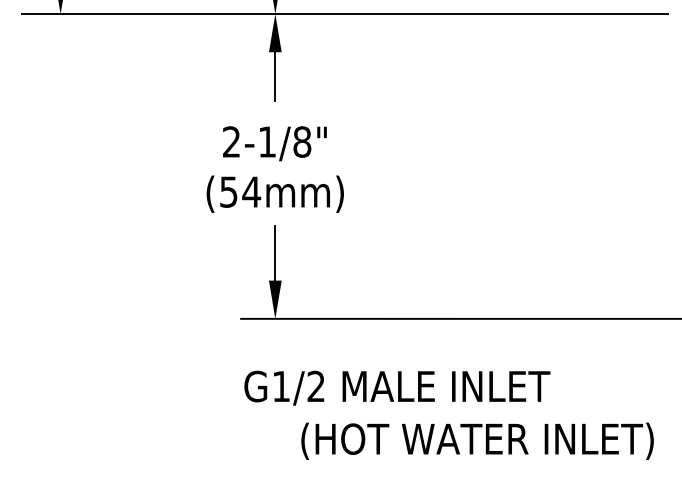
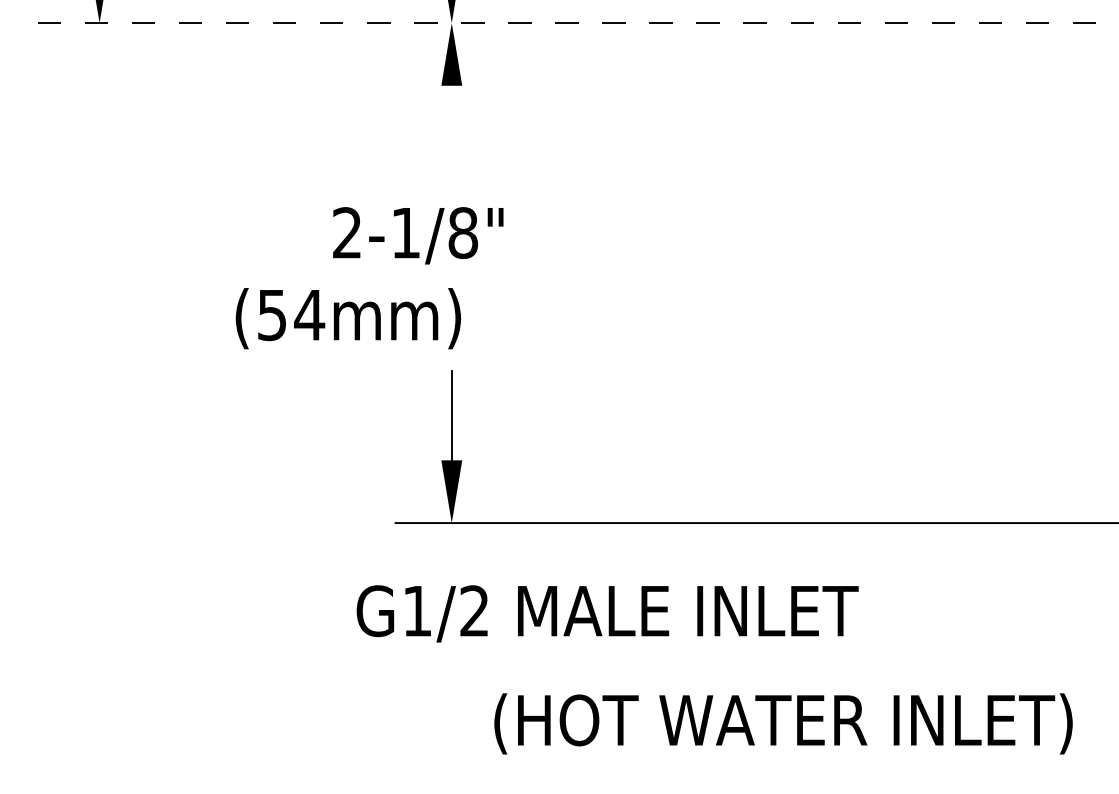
line: (345, 14) -> (566, 23), solid -> dashed
line: (275, 76) -> (452, 125), removed
text: (274, 143) -> (417, 235), moved
text: (274, 193) -> (347, 317), moved
text: (397, 387) -> (607, 612), moved

